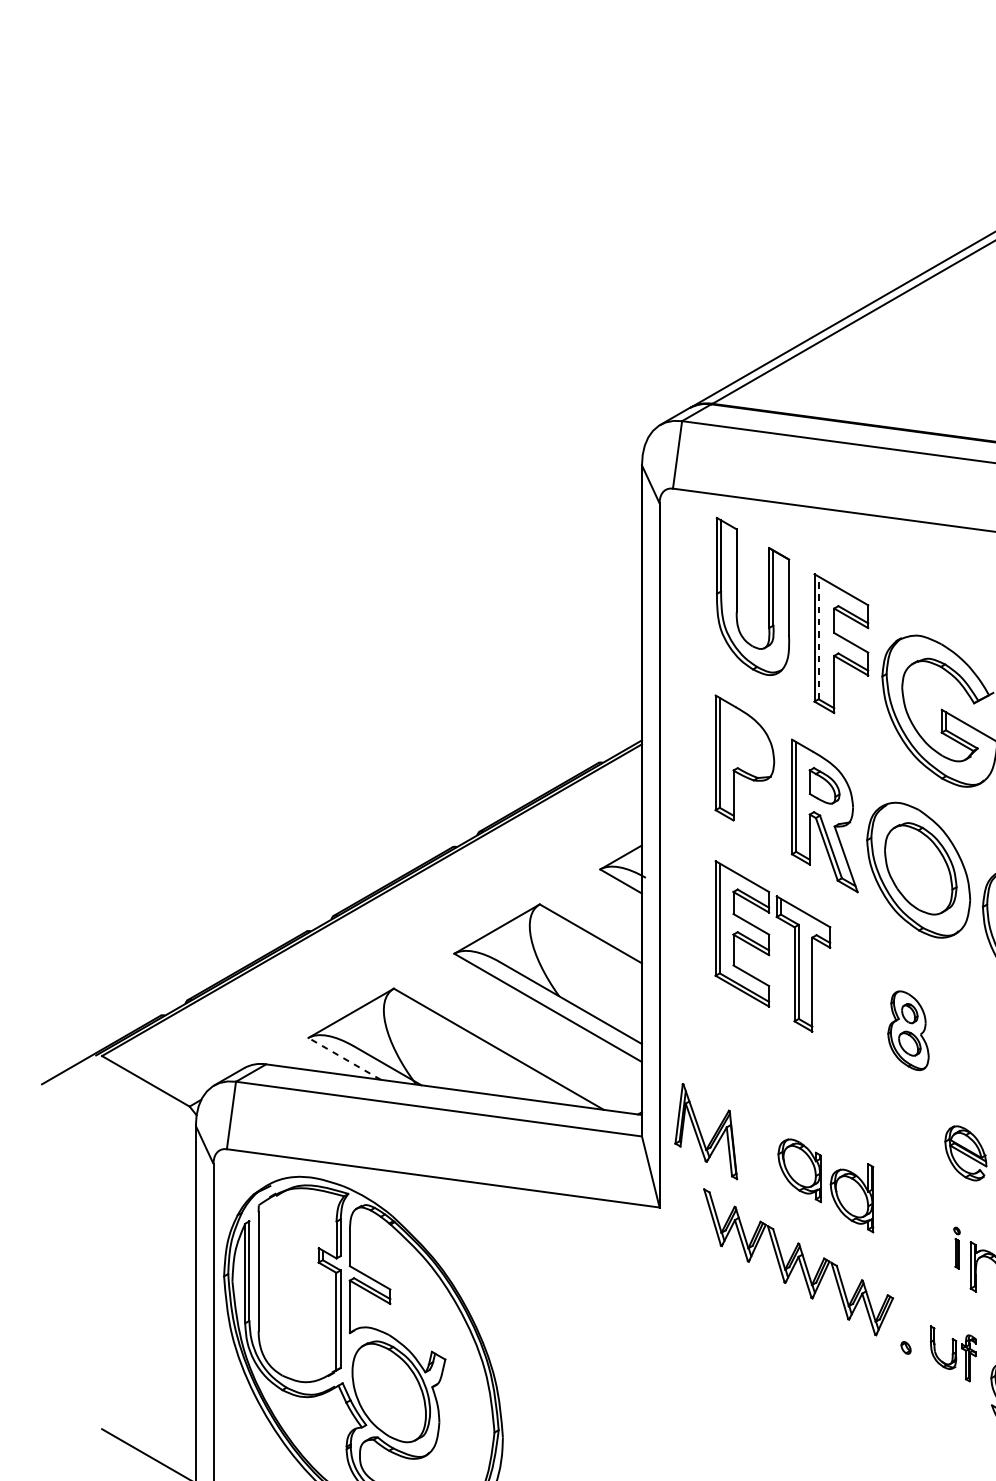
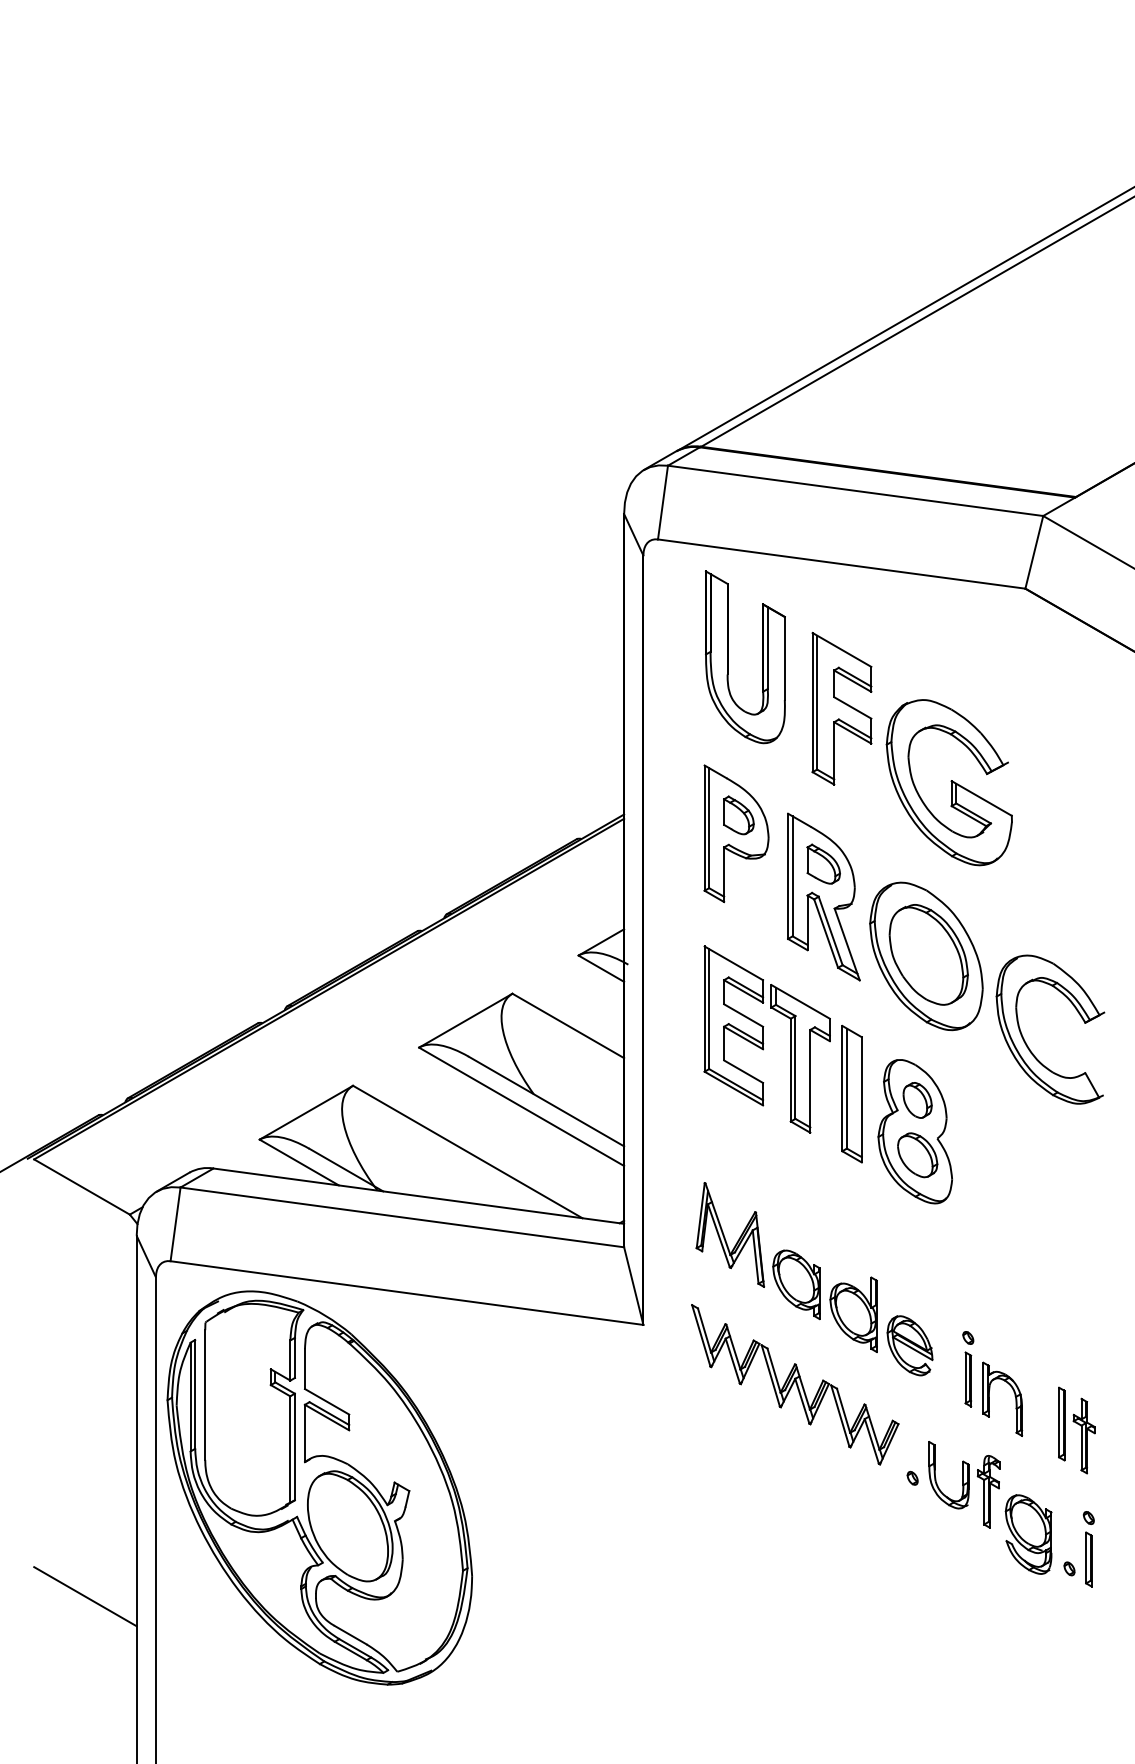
line: (818, 637) -> (817, 702), dashed -> solid
part: (746, 741) -> (738, 815), added
part: (850, 995) -> (851, 1093), added
part: (908, 1030) -> (915, 1131), size x1.67
line: (344, 1058) -> (299, 1162), dashed -> solid
part: (706, 1131) -> (730, 1234), moved
part: (965, 1153) -> (909, 1345), moved
part: (957, 1248) -> (968, 1369), size x1.67
part: (953, 1353) -> (964, 1484), size x1.43

